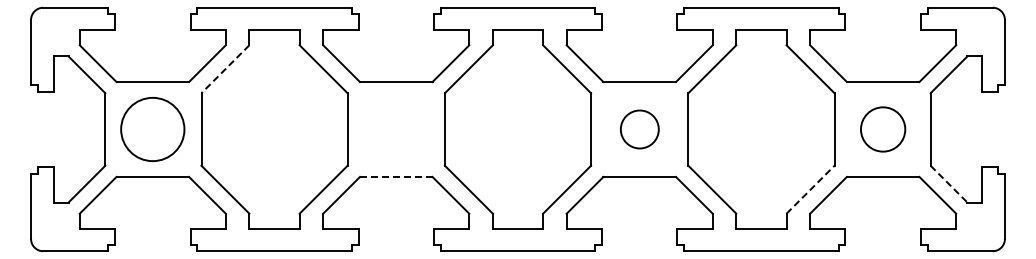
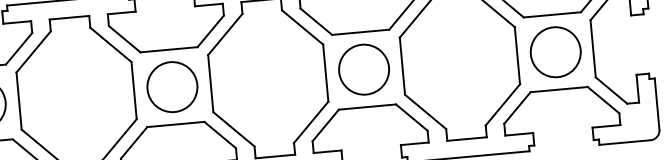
line: (225, 69) -> (33, 52), dashed -> solid
circle: (395, 129) -> (171, 87), added
circle: (639, 129) -> (363, 69), size x1.67
circle: (882, 129) -> (555, 52), size x1.43
line: (395, 176) -> (175, 124), dashed -> solid
line: (949, 184) -> (611, 90), dashed -> solid
line: (810, 189) -> (502, 104), dashed -> solid

